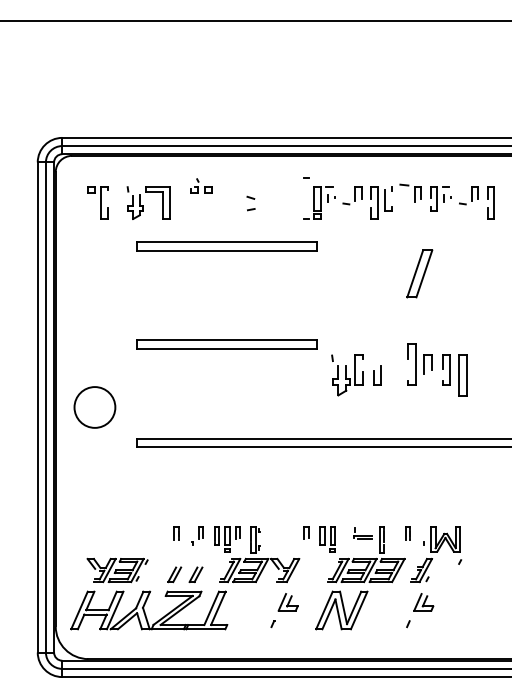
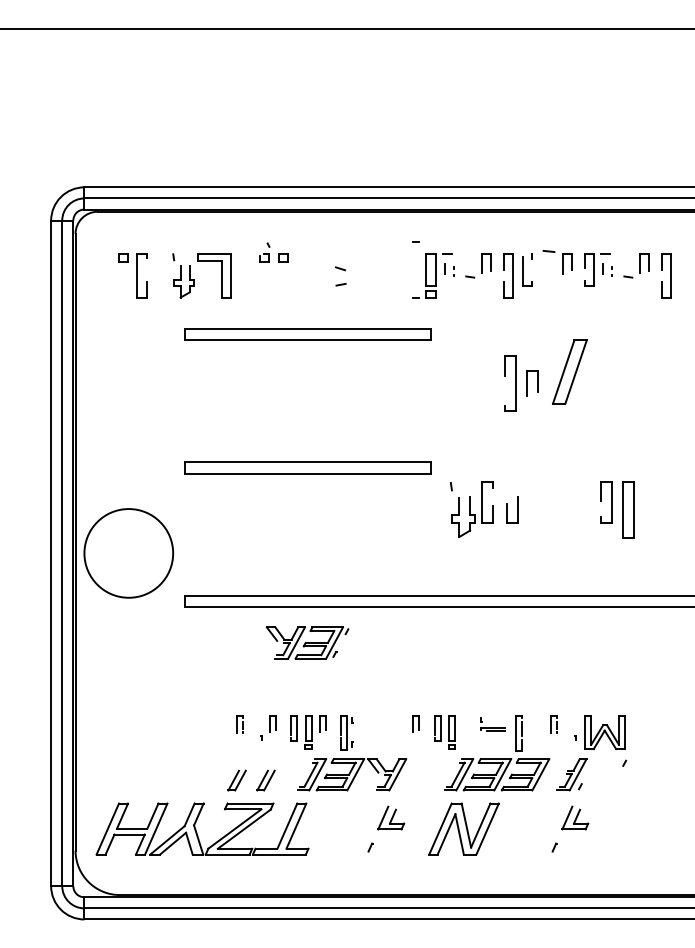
part: (419, 364) -> (520, 383), moved
circle: (94, 407) -> (128, 553), size x1.6
part: (117, 570) -> (307, 643), moved

